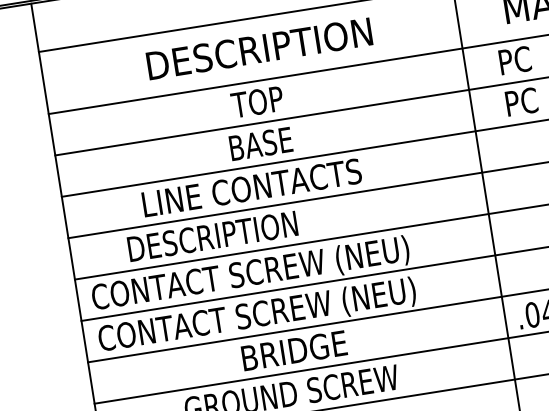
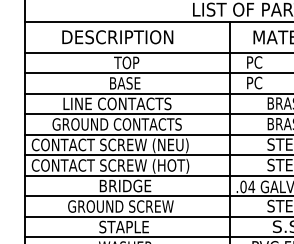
text: (259, 49) -> (117, 37), moved
text: (256, 229) -> (116, 124), DESCRIPTION -> GROUND CONTACTS
text: (386, 295) -> (174, 166), CONTACT SCREW (NEU) -> CONTACT SCREW (HOT)

